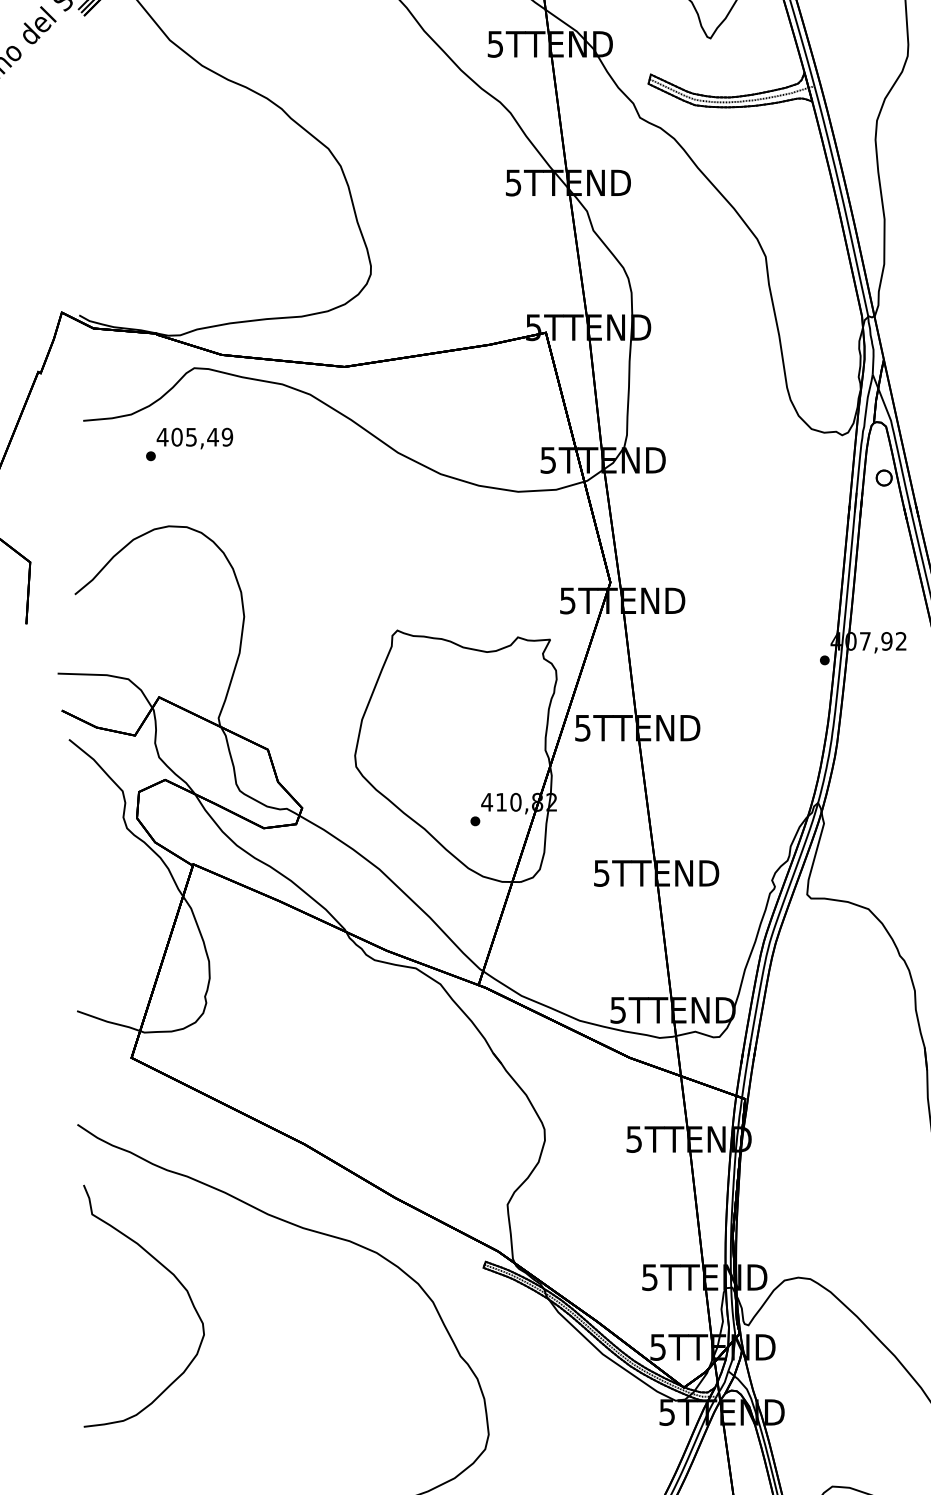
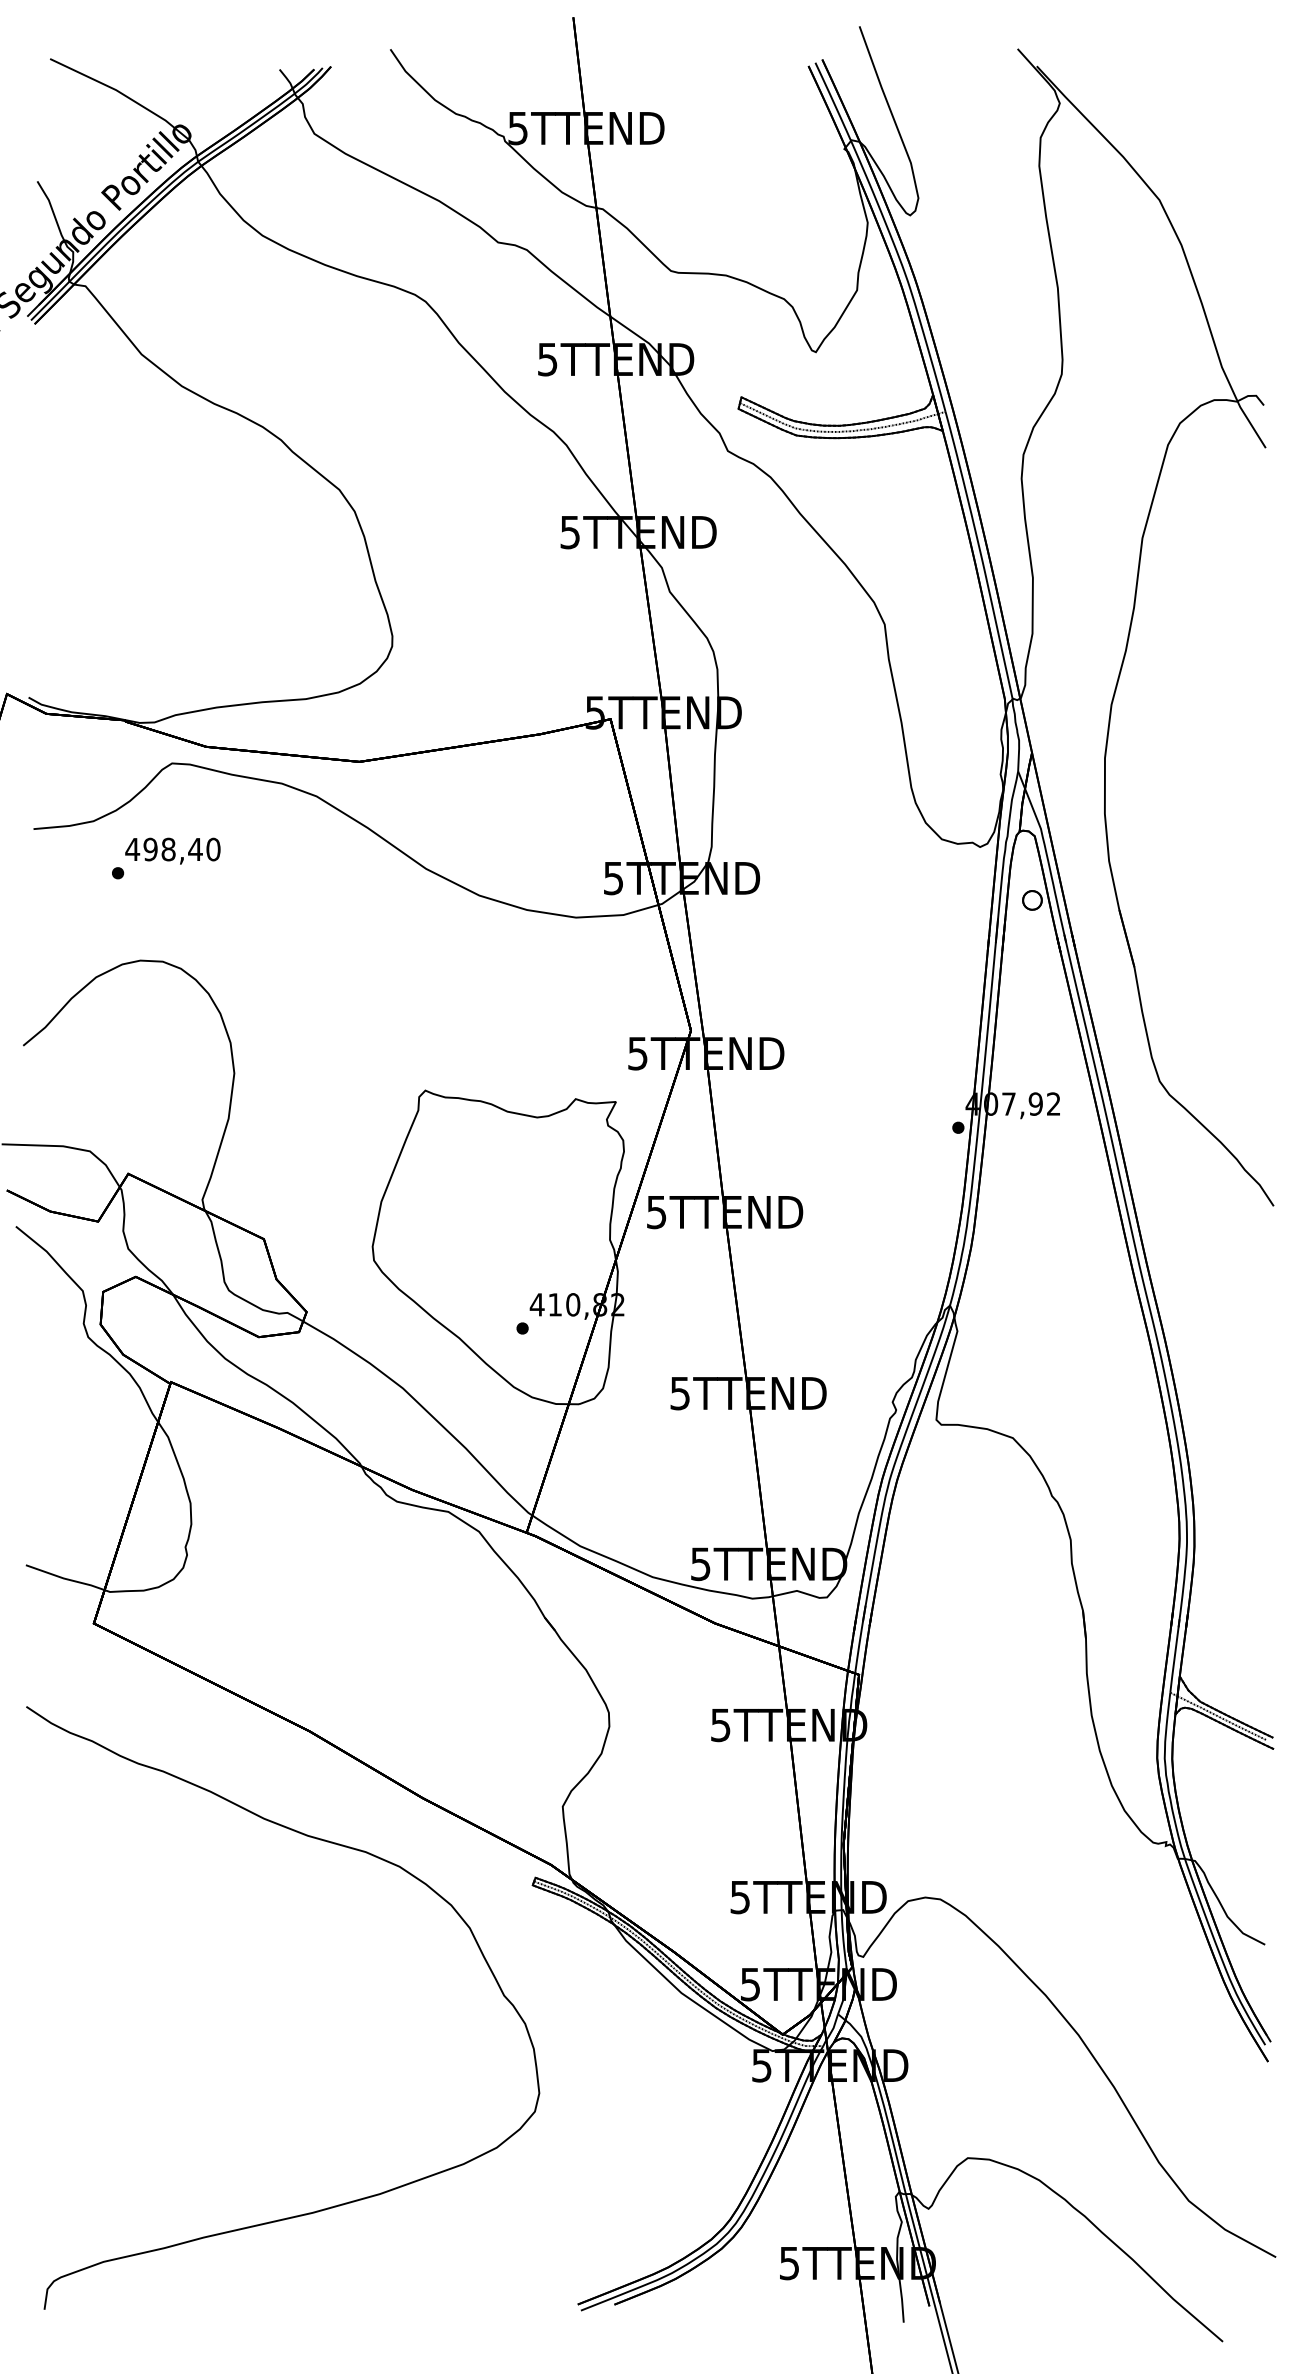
text: (201, 437) -> (181, 849), 405,49 -> 498,40
curve: (176, 1279) -> (149, 1899), removed

